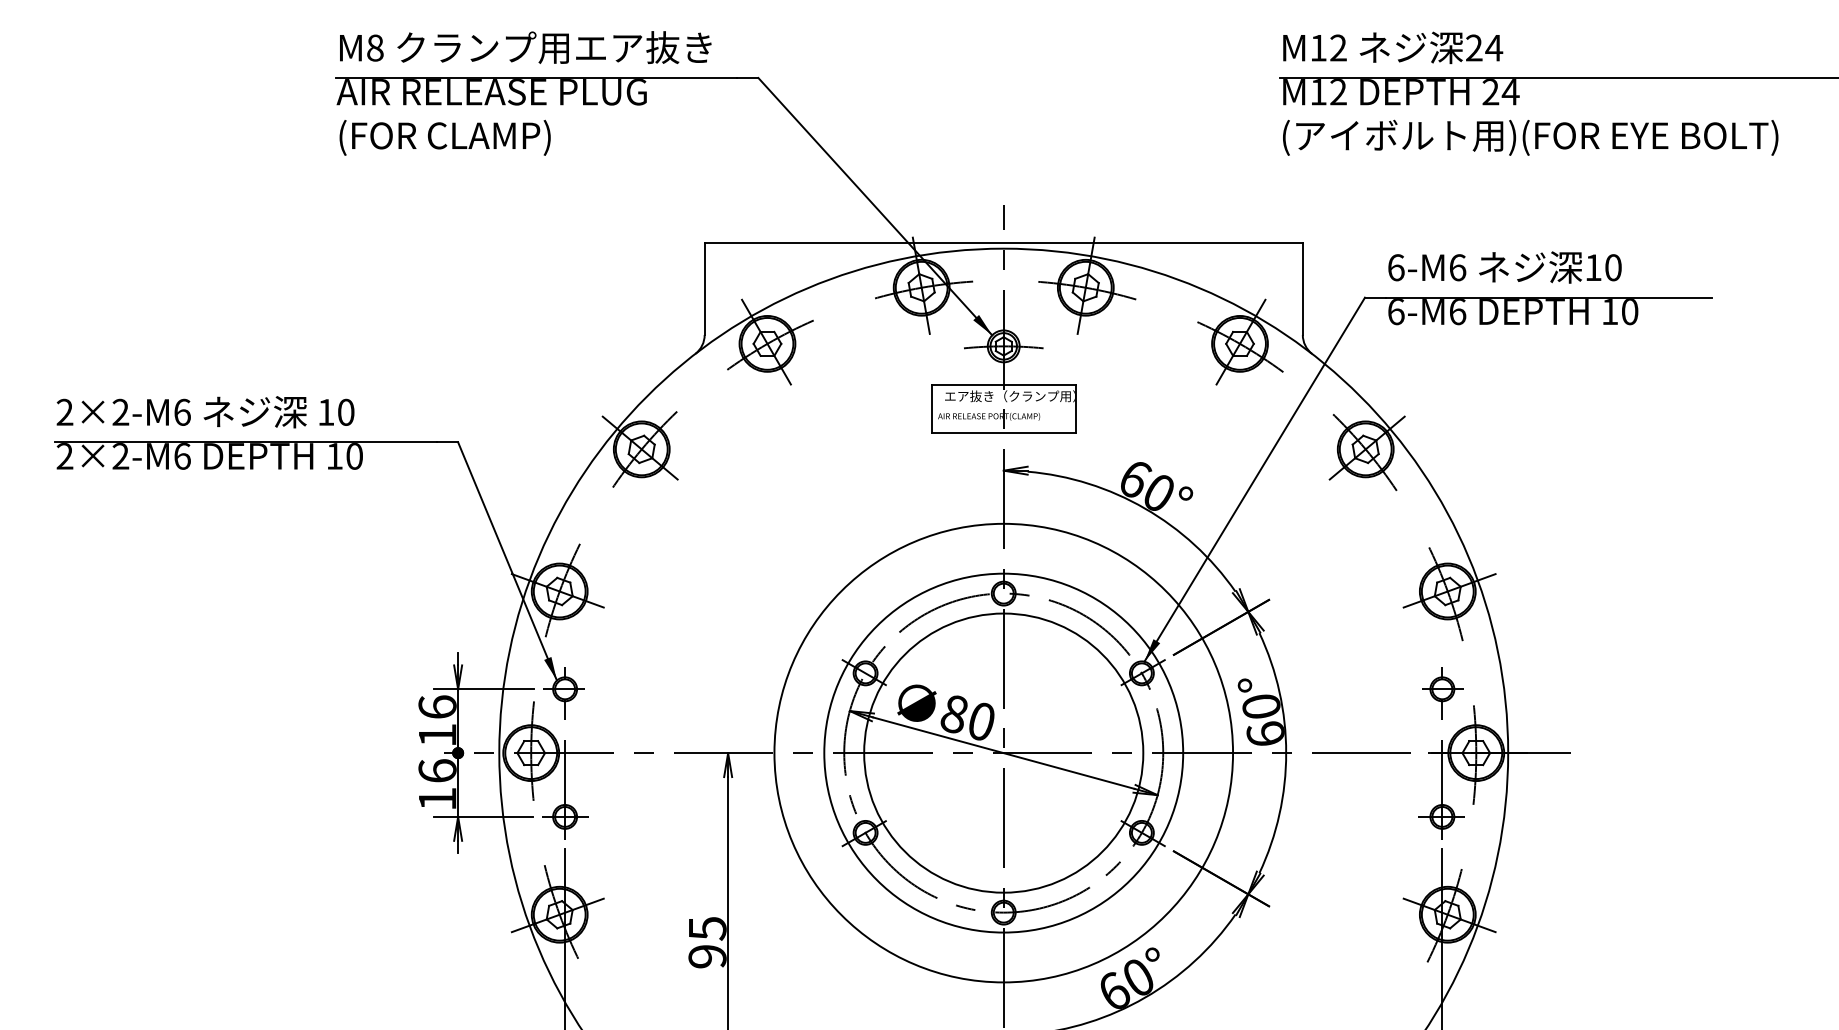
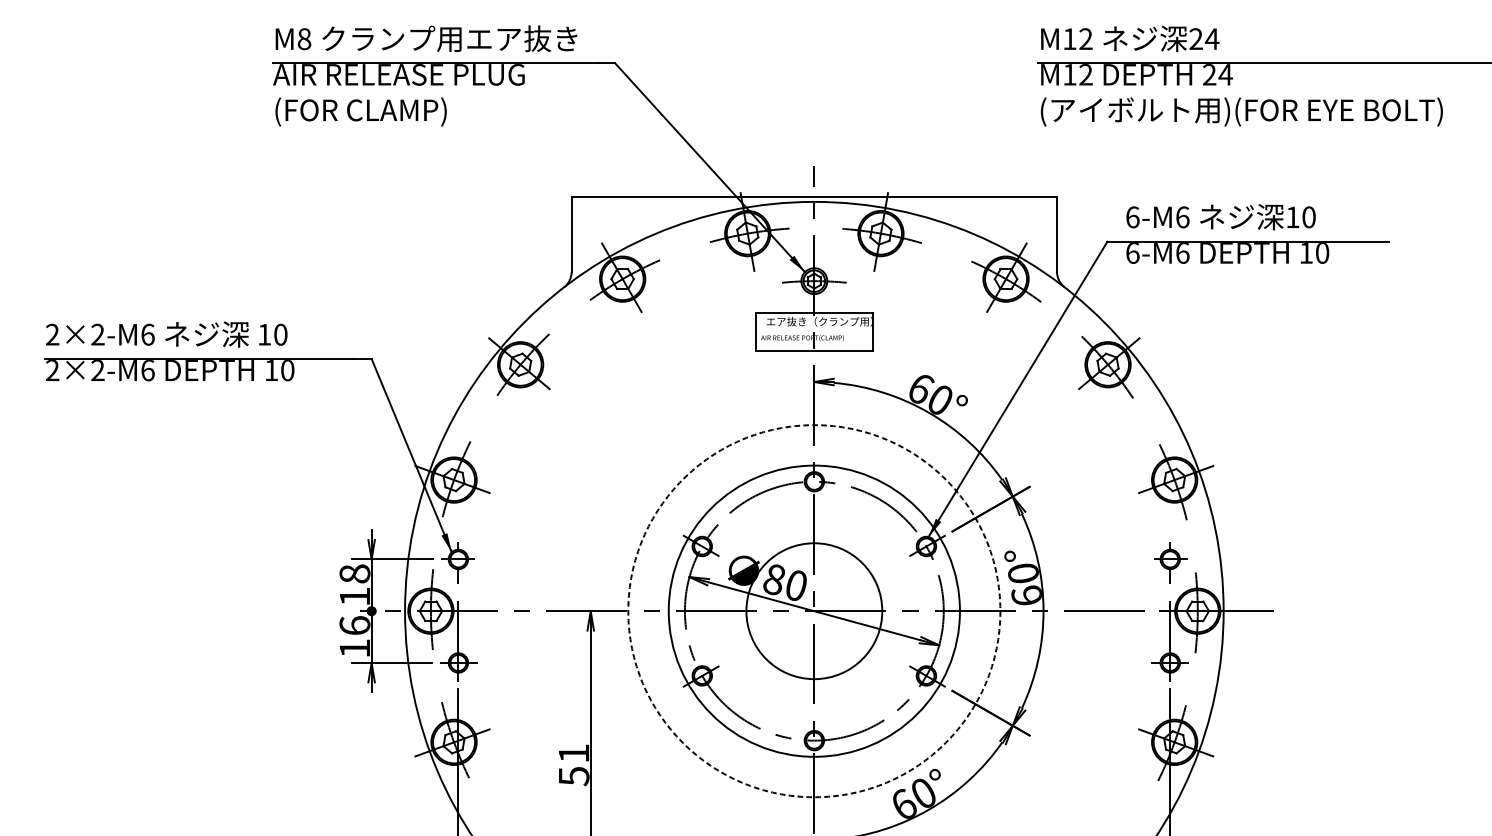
text: (437, 706) -> (354, 573), 16 -> 18
circle: (1003, 752) -> (814, 610), size x0.6
circle: (1003, 752) -> (814, 610), solid -> dashed
text: (707, 942) -> (573, 764), 95 -> 51

